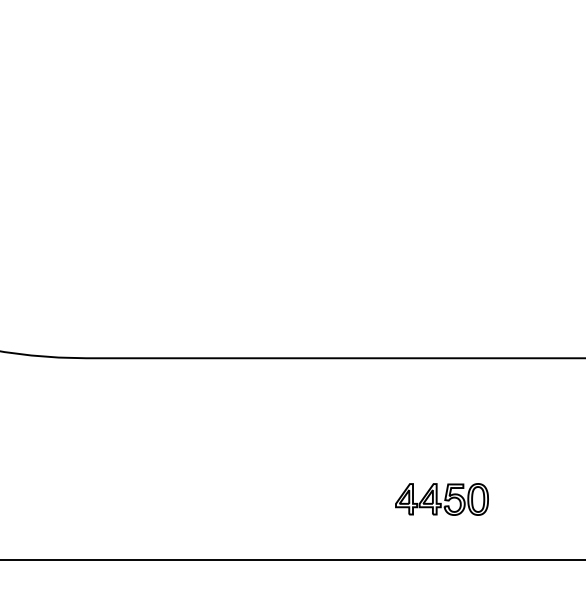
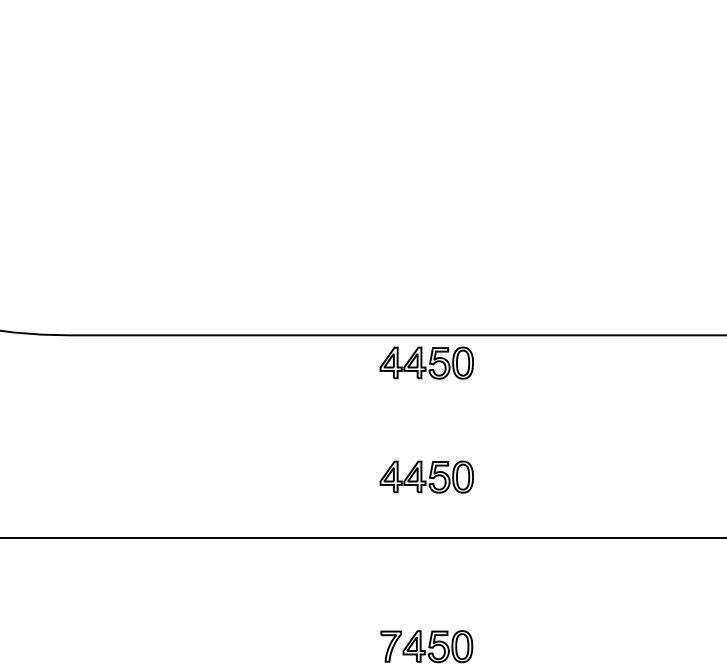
part: (441, 385) -> (426, 362), added

